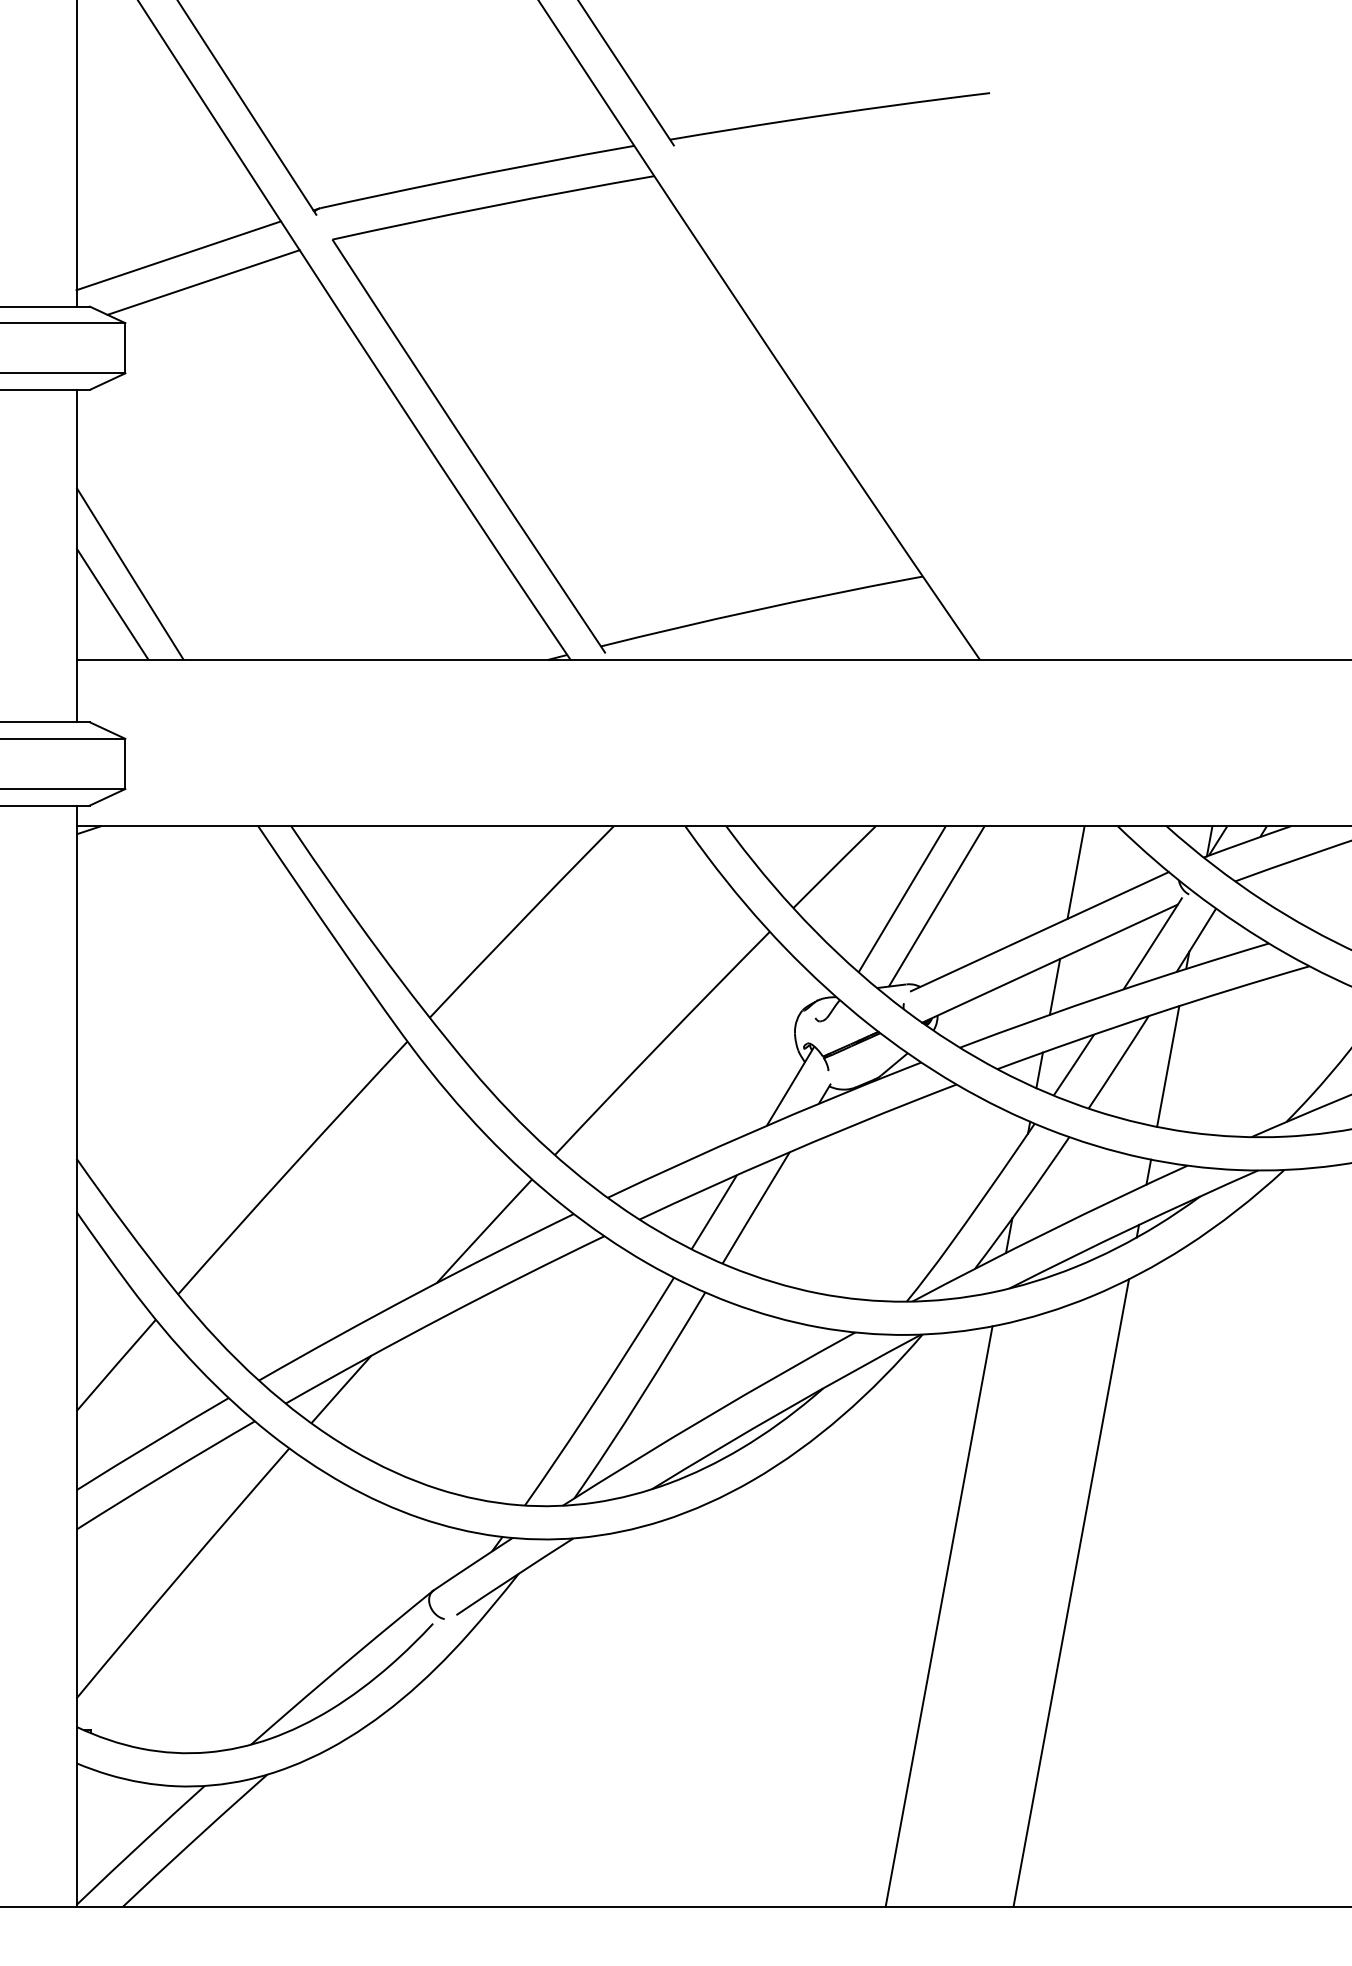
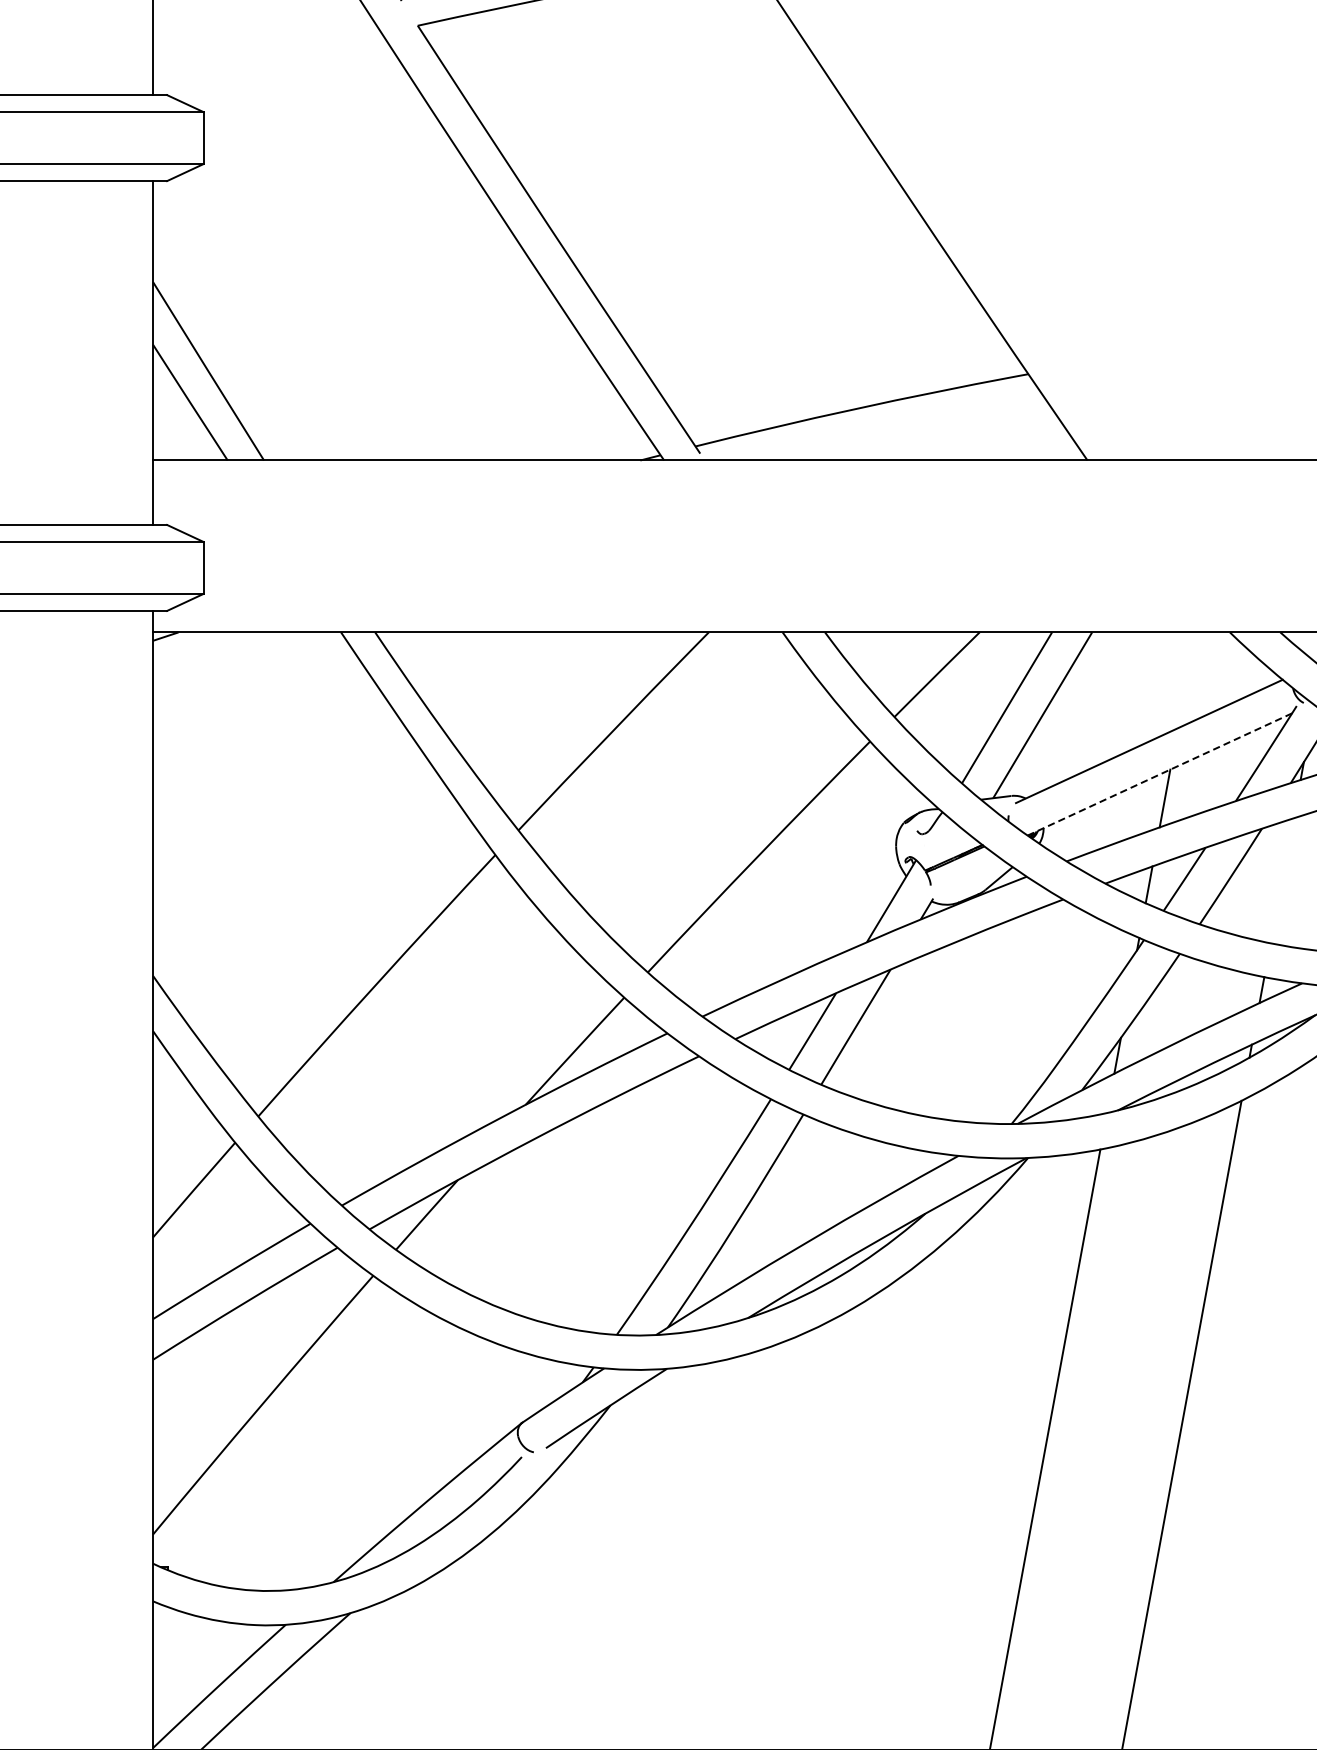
line: (178, 255) -> (258, 42), removed
line: (203, 282) -> (284, 70), removed
line: (1075, 872) -> (1186, 680), removed
line: (1050, 963) -> (1160, 774), solid -> dashed
line: (1168, 1066) -> (1282, 880), removed

